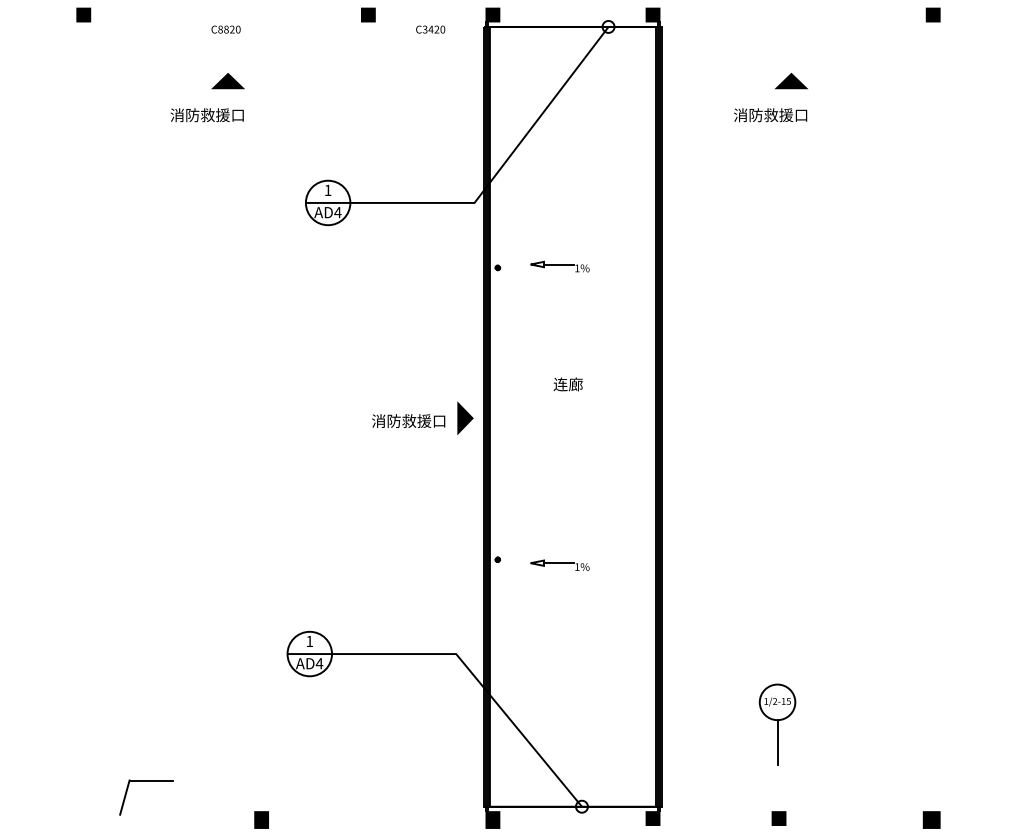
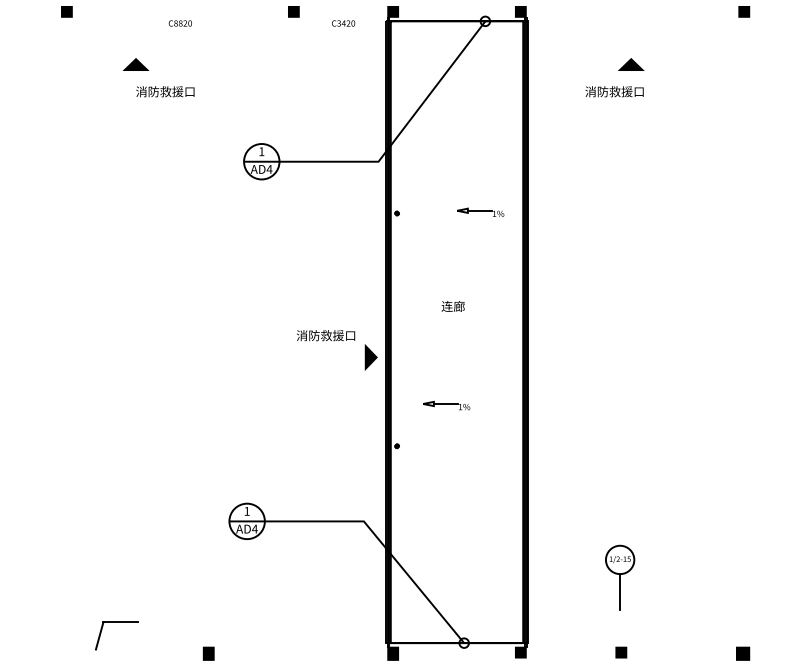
line: (227, 81) -> (135, 64), moved
part: (559, 265) -> (480, 211), moved
line: (464, 418) -> (370, 357), moved
part: (559, 565) -> (446, 405), moved

